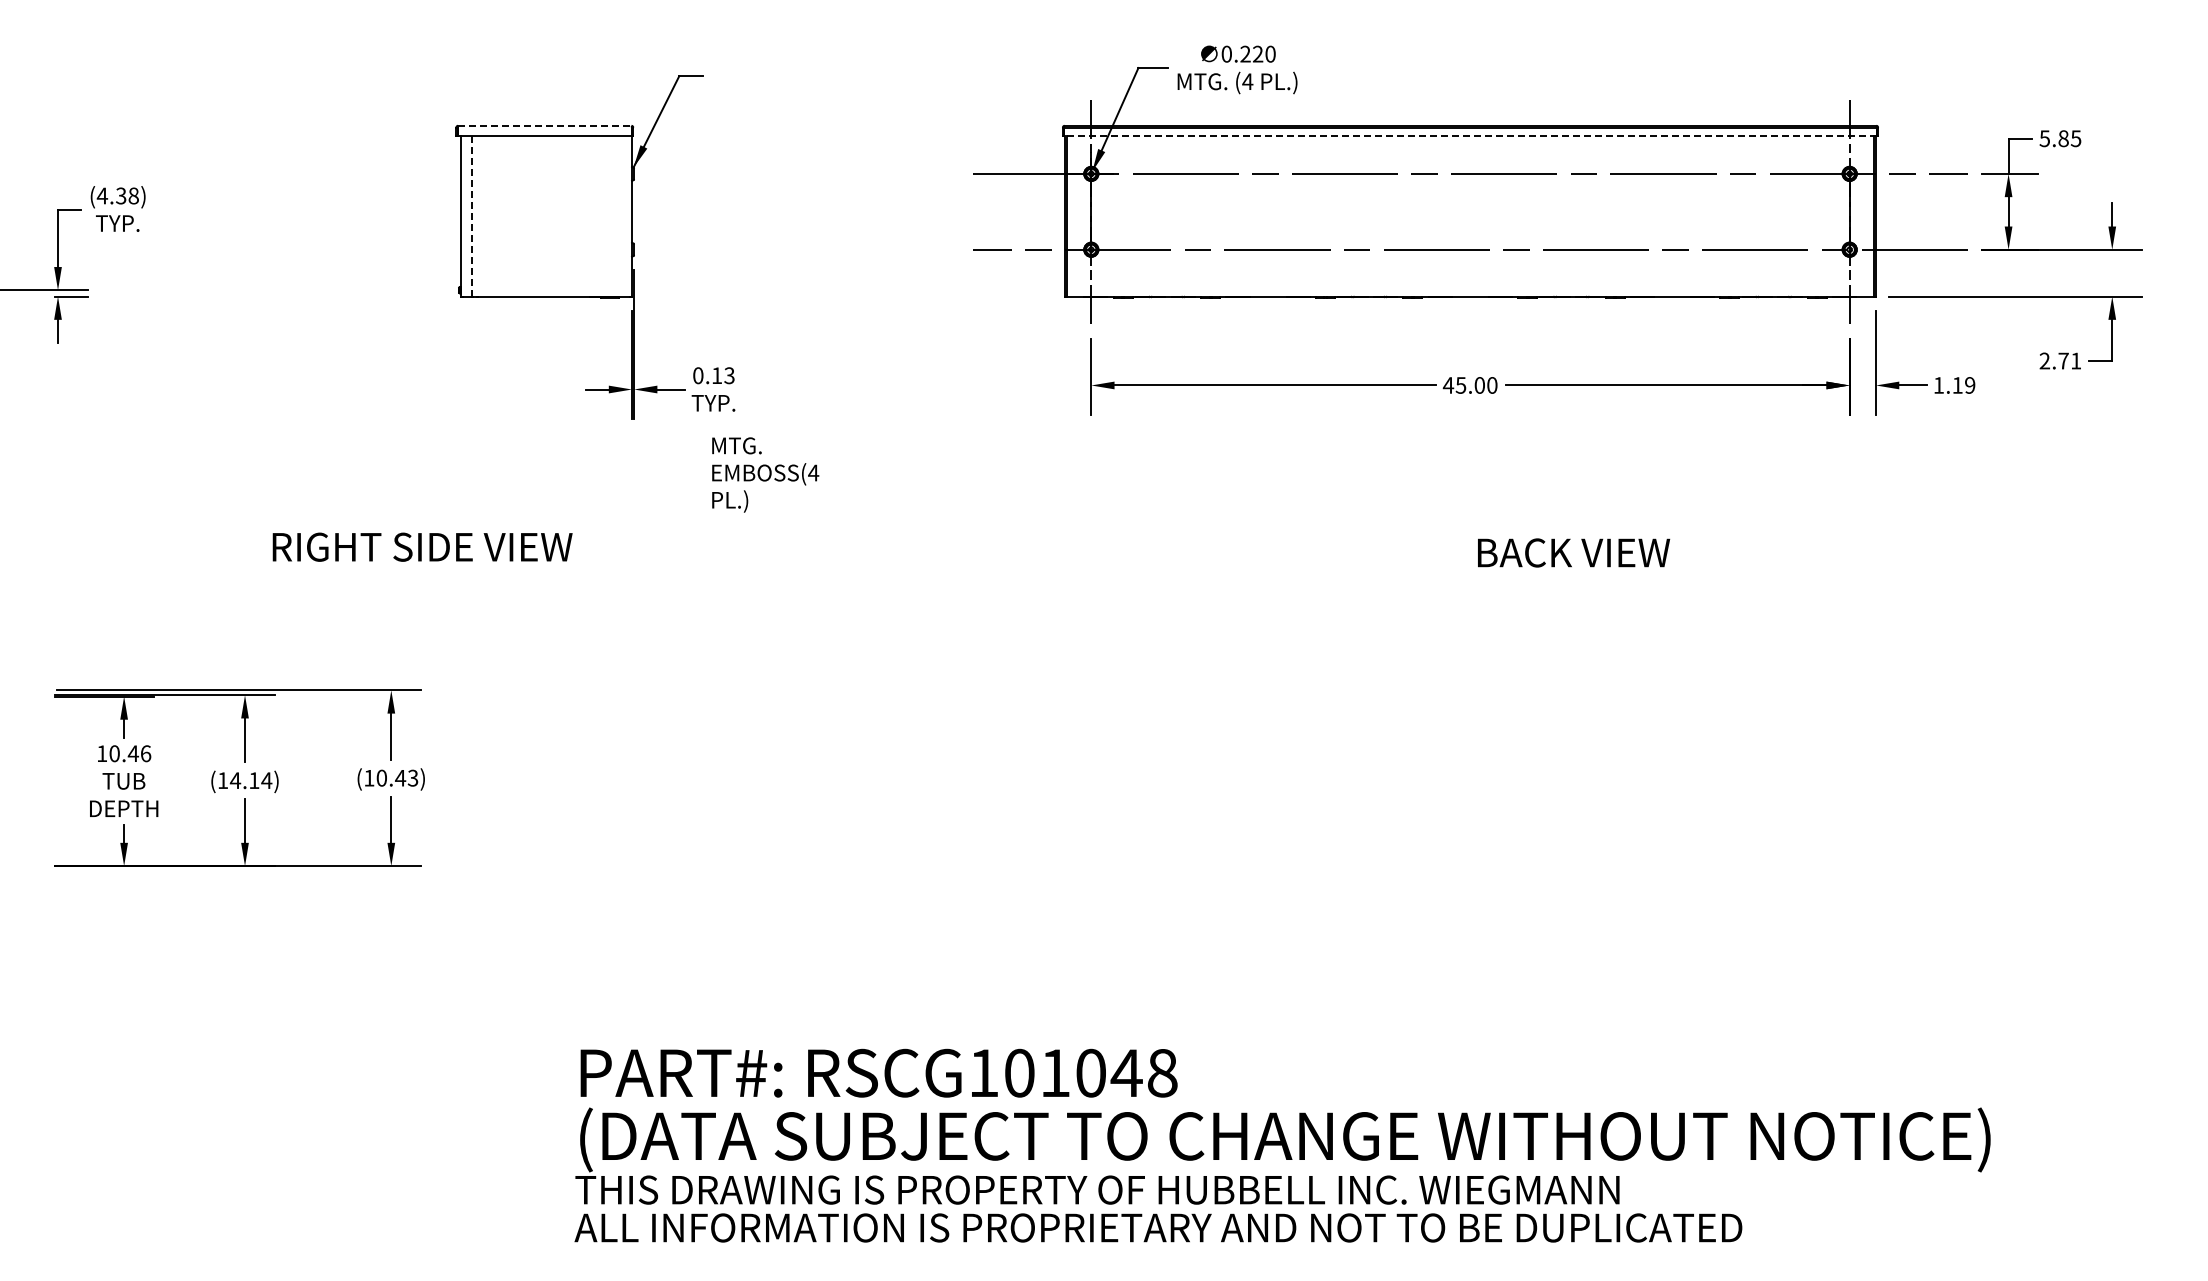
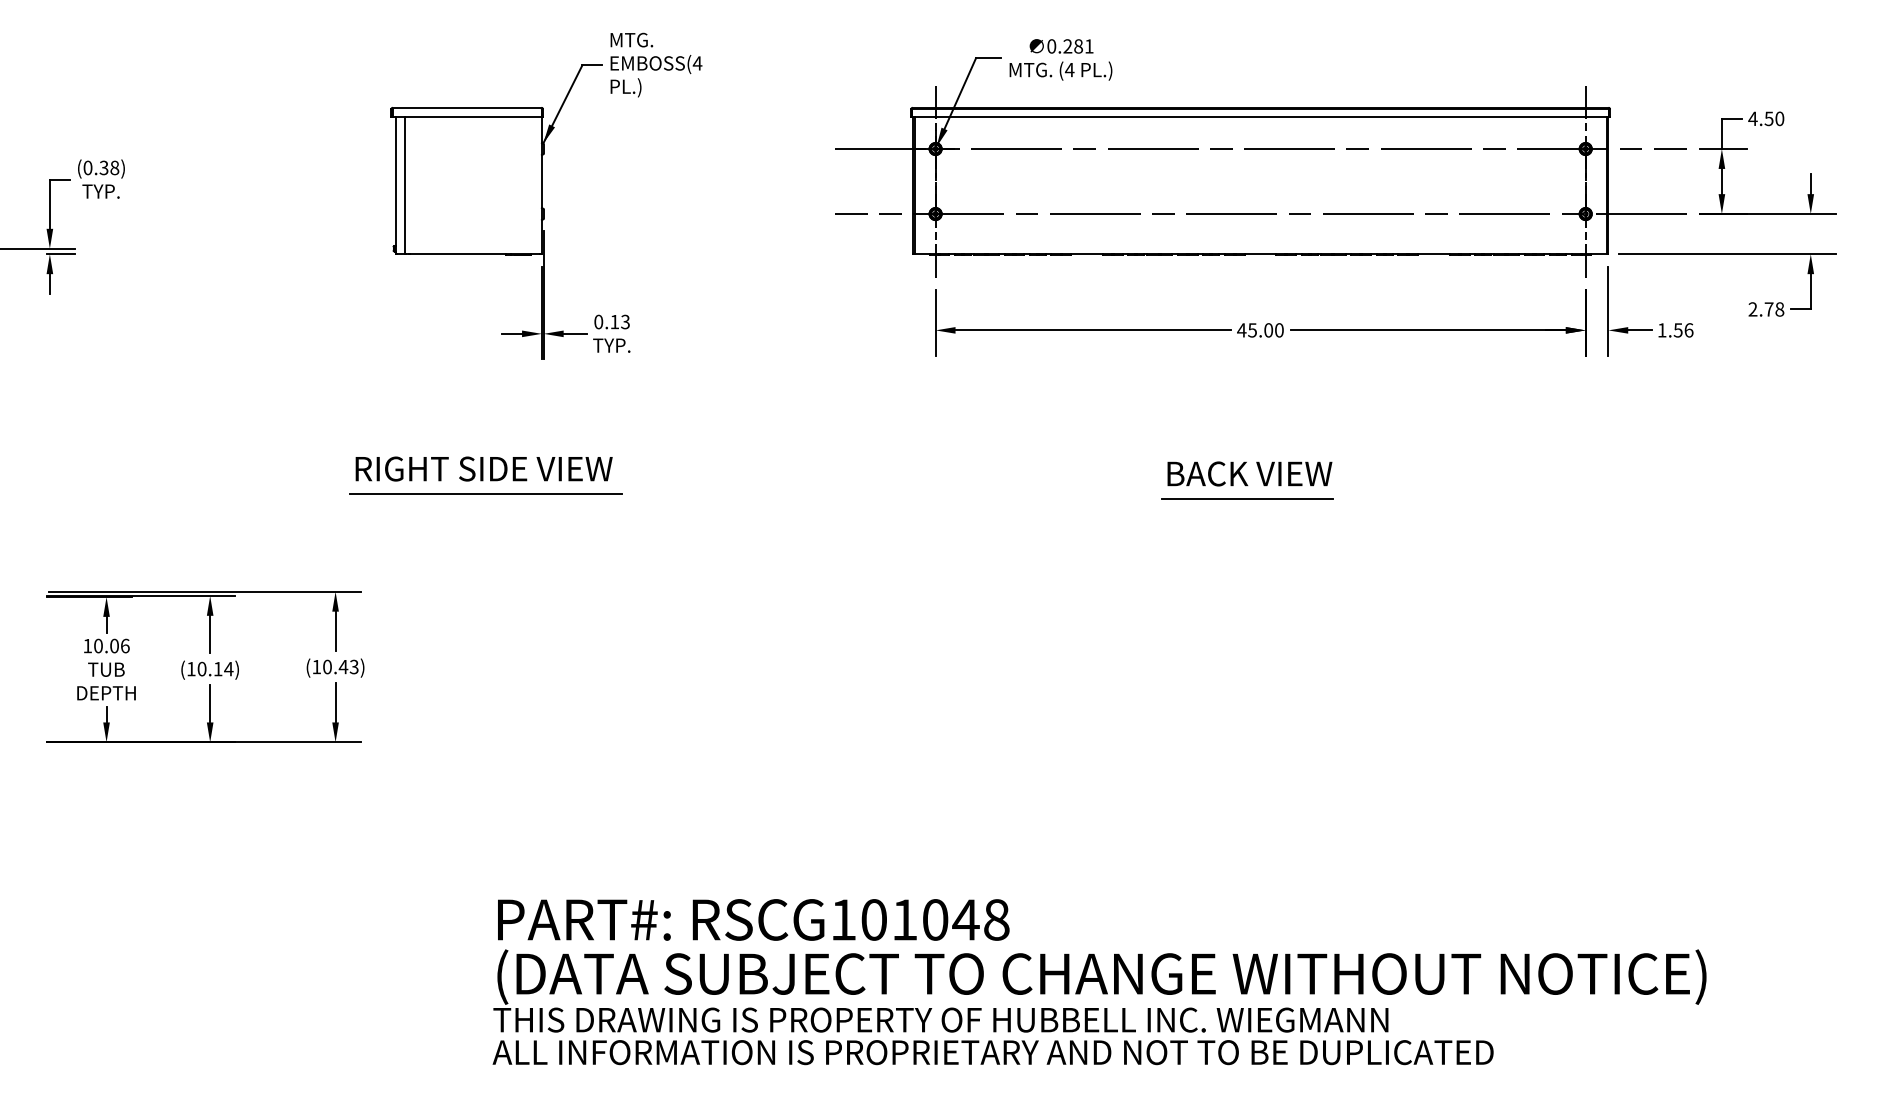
text: (1264, 53) -> (1084, 45), 0.220 -> 0.281
line: (544, 125) -> (466, 107), dashed -> solid
line: (1470, 136) -> (1260, 116), dashed -> solid
text: (2060, 138) -> (1766, 118), 5.85 -> 4.50
text: (102, 195) -> (88, 167), (4.38) -> (0.38)
line: (471, 216) -> (404, 185), dashed -> solid
text: (2076, 360) -> (1780, 308), 2.71 -> 2.78
text: (1963, 385) -> (1683, 330), 1.19 -> 1.56
text: (765, 474) -> (656, 64), moved
text: (422, 546) -> (484, 468), moved
text: (1574, 552) -> (1250, 473), moved
line: (566, 576) -> (485, 494), added
line: (1454, 581) -> (1246, 498), added
text: (132, 753) -> (113, 645), 10.46 -> 10.06
text: (235, 780) -> (202, 669), (14.14) -> (10.14)

